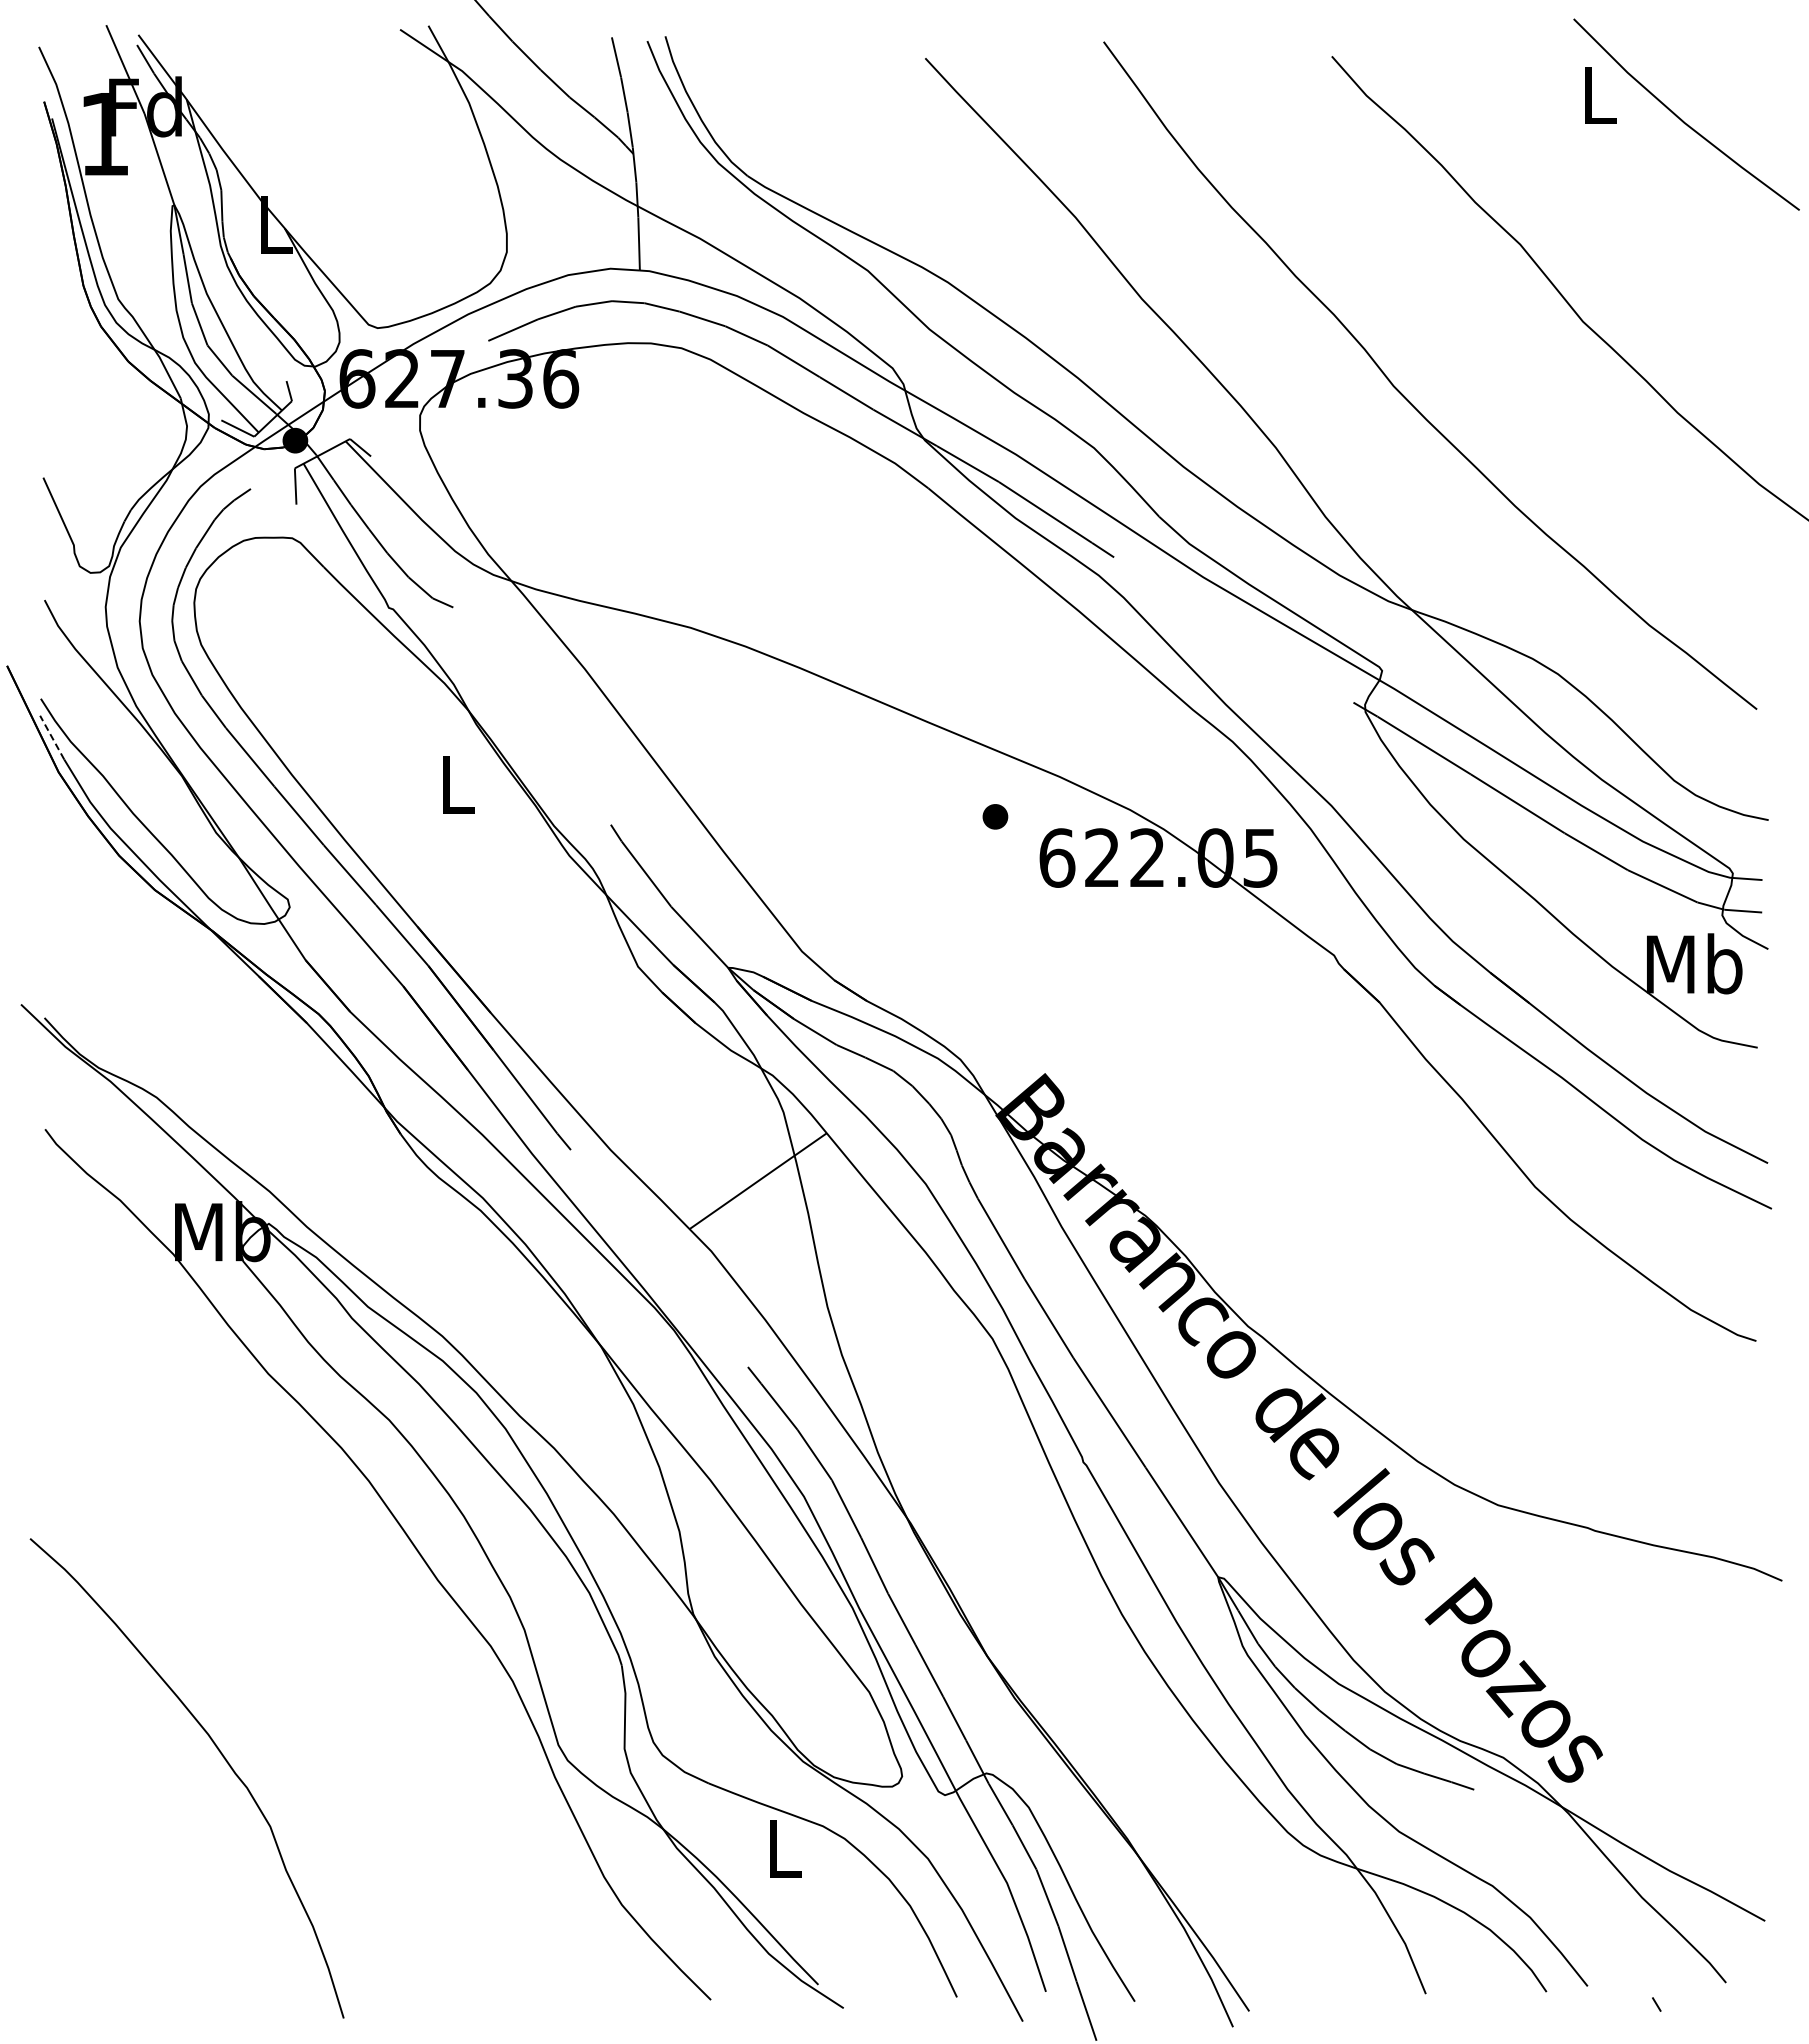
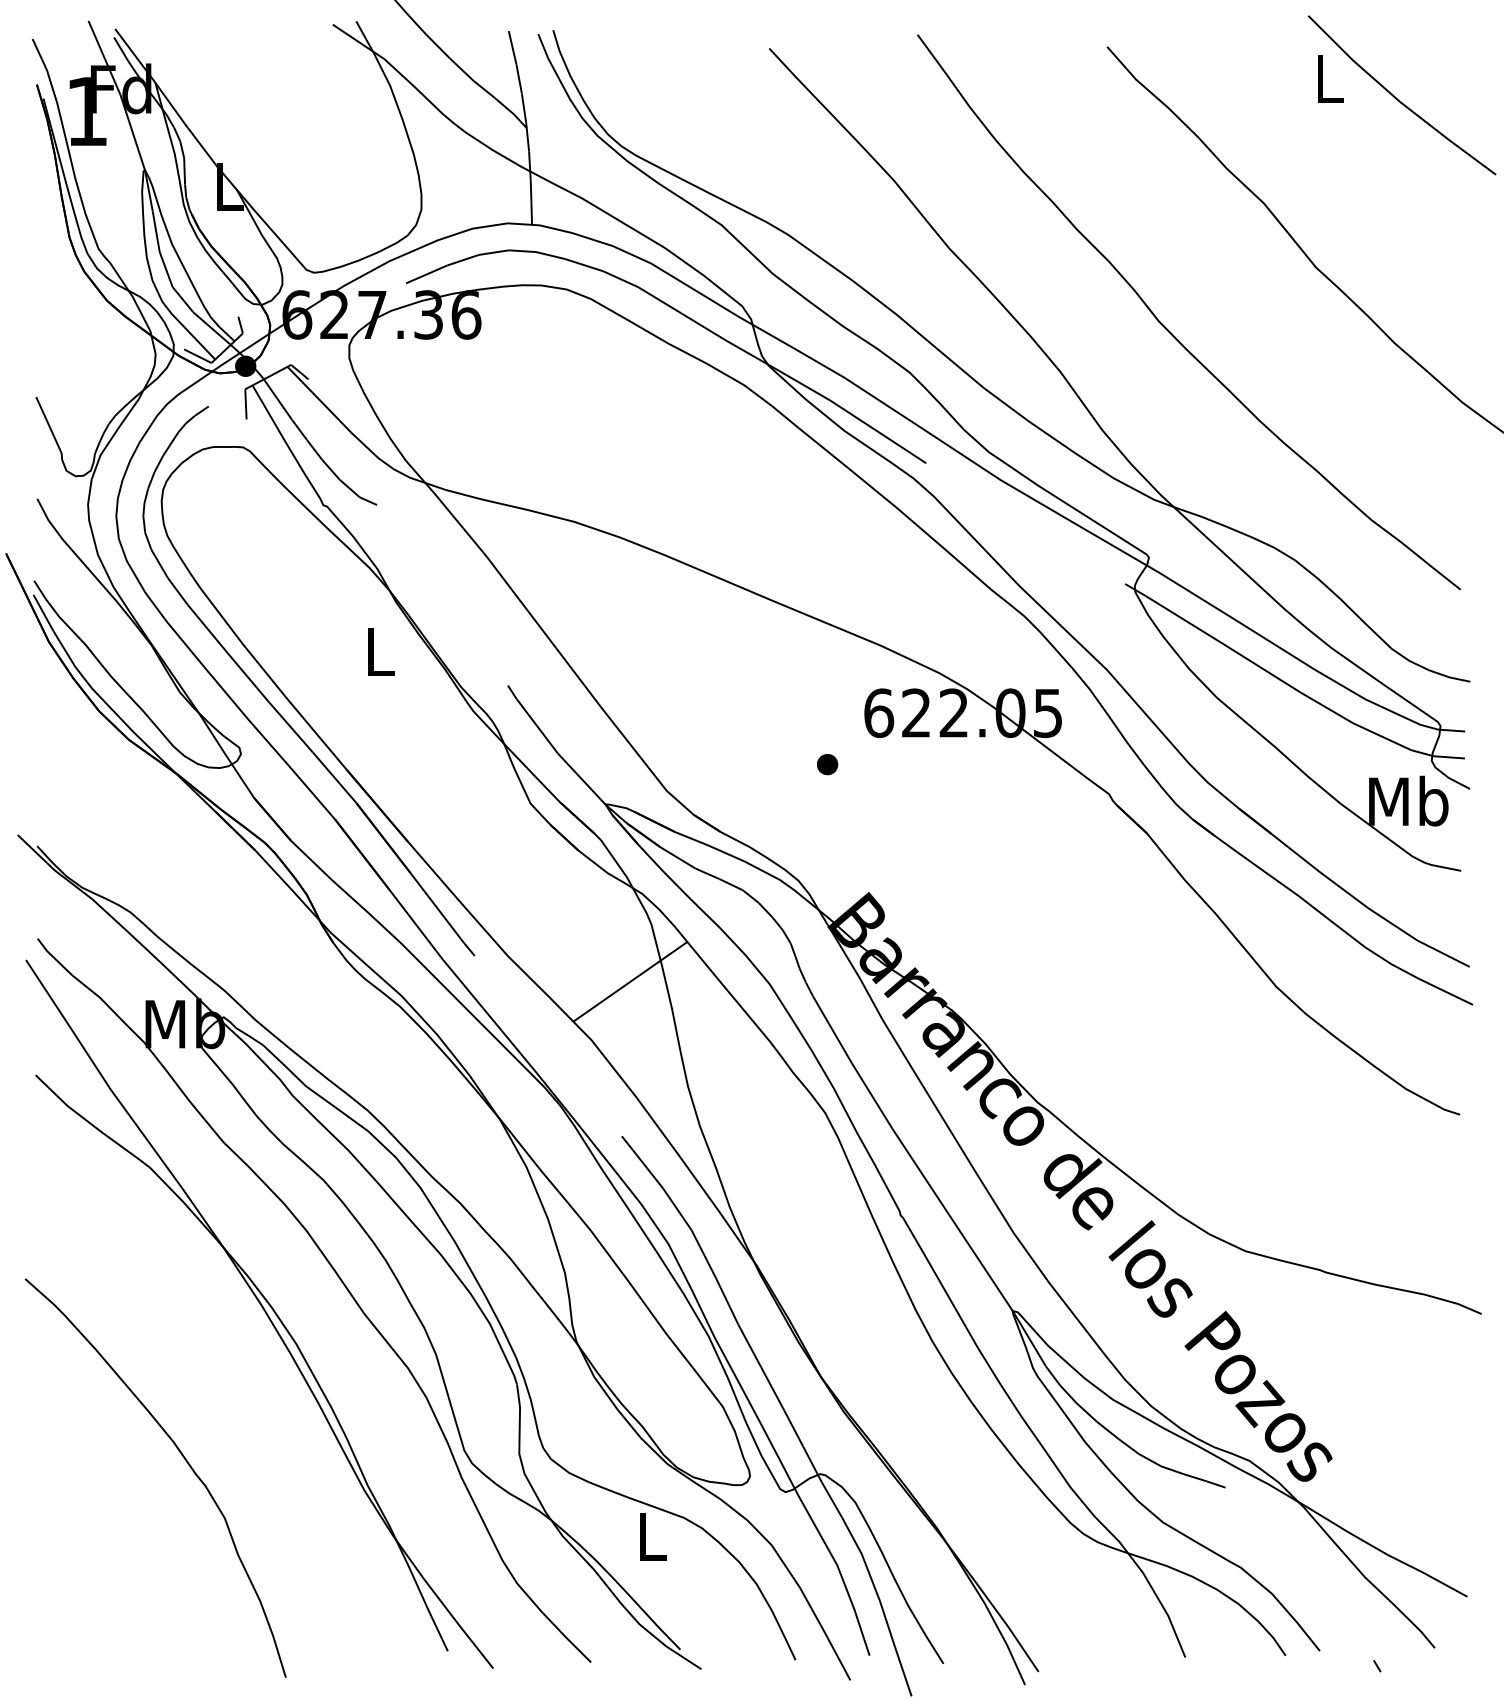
line: (51, 737) -> (42, 613), dashed -> solid
part: (995, 816) -> (827, 764), moved
part: (317, 1577) -> (264, 1311), added

